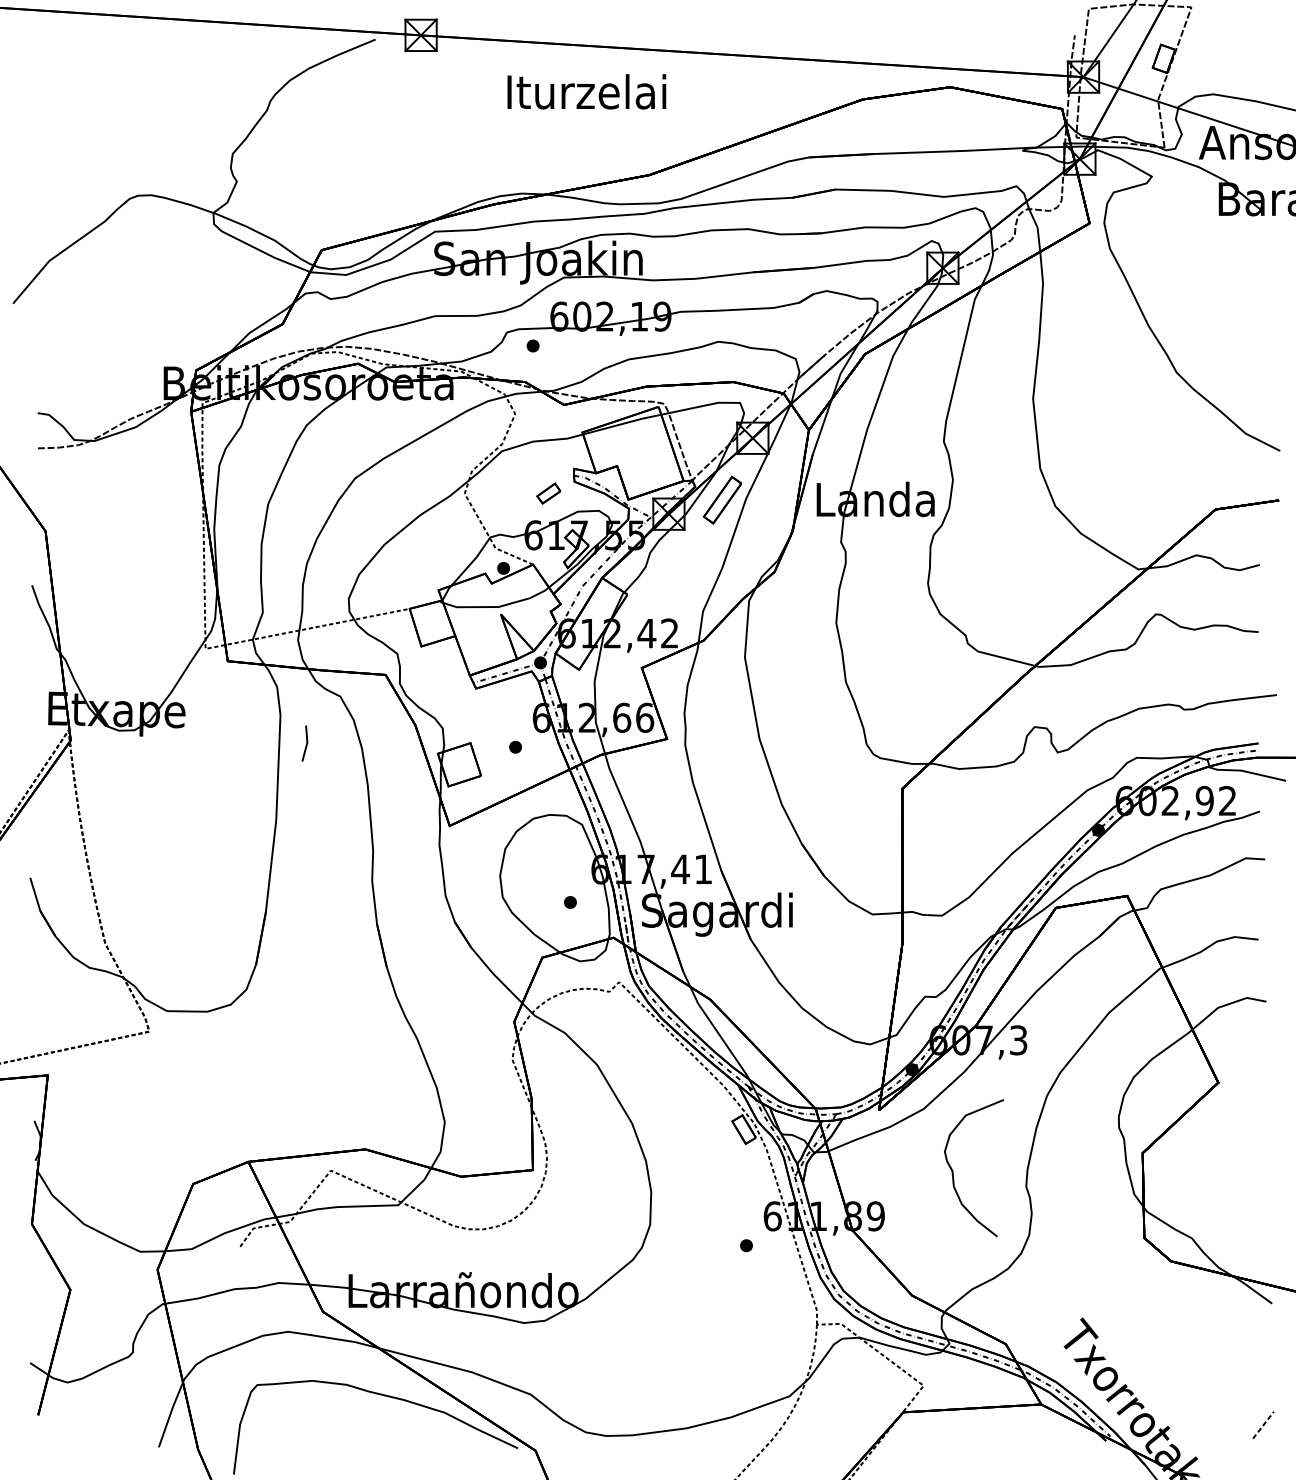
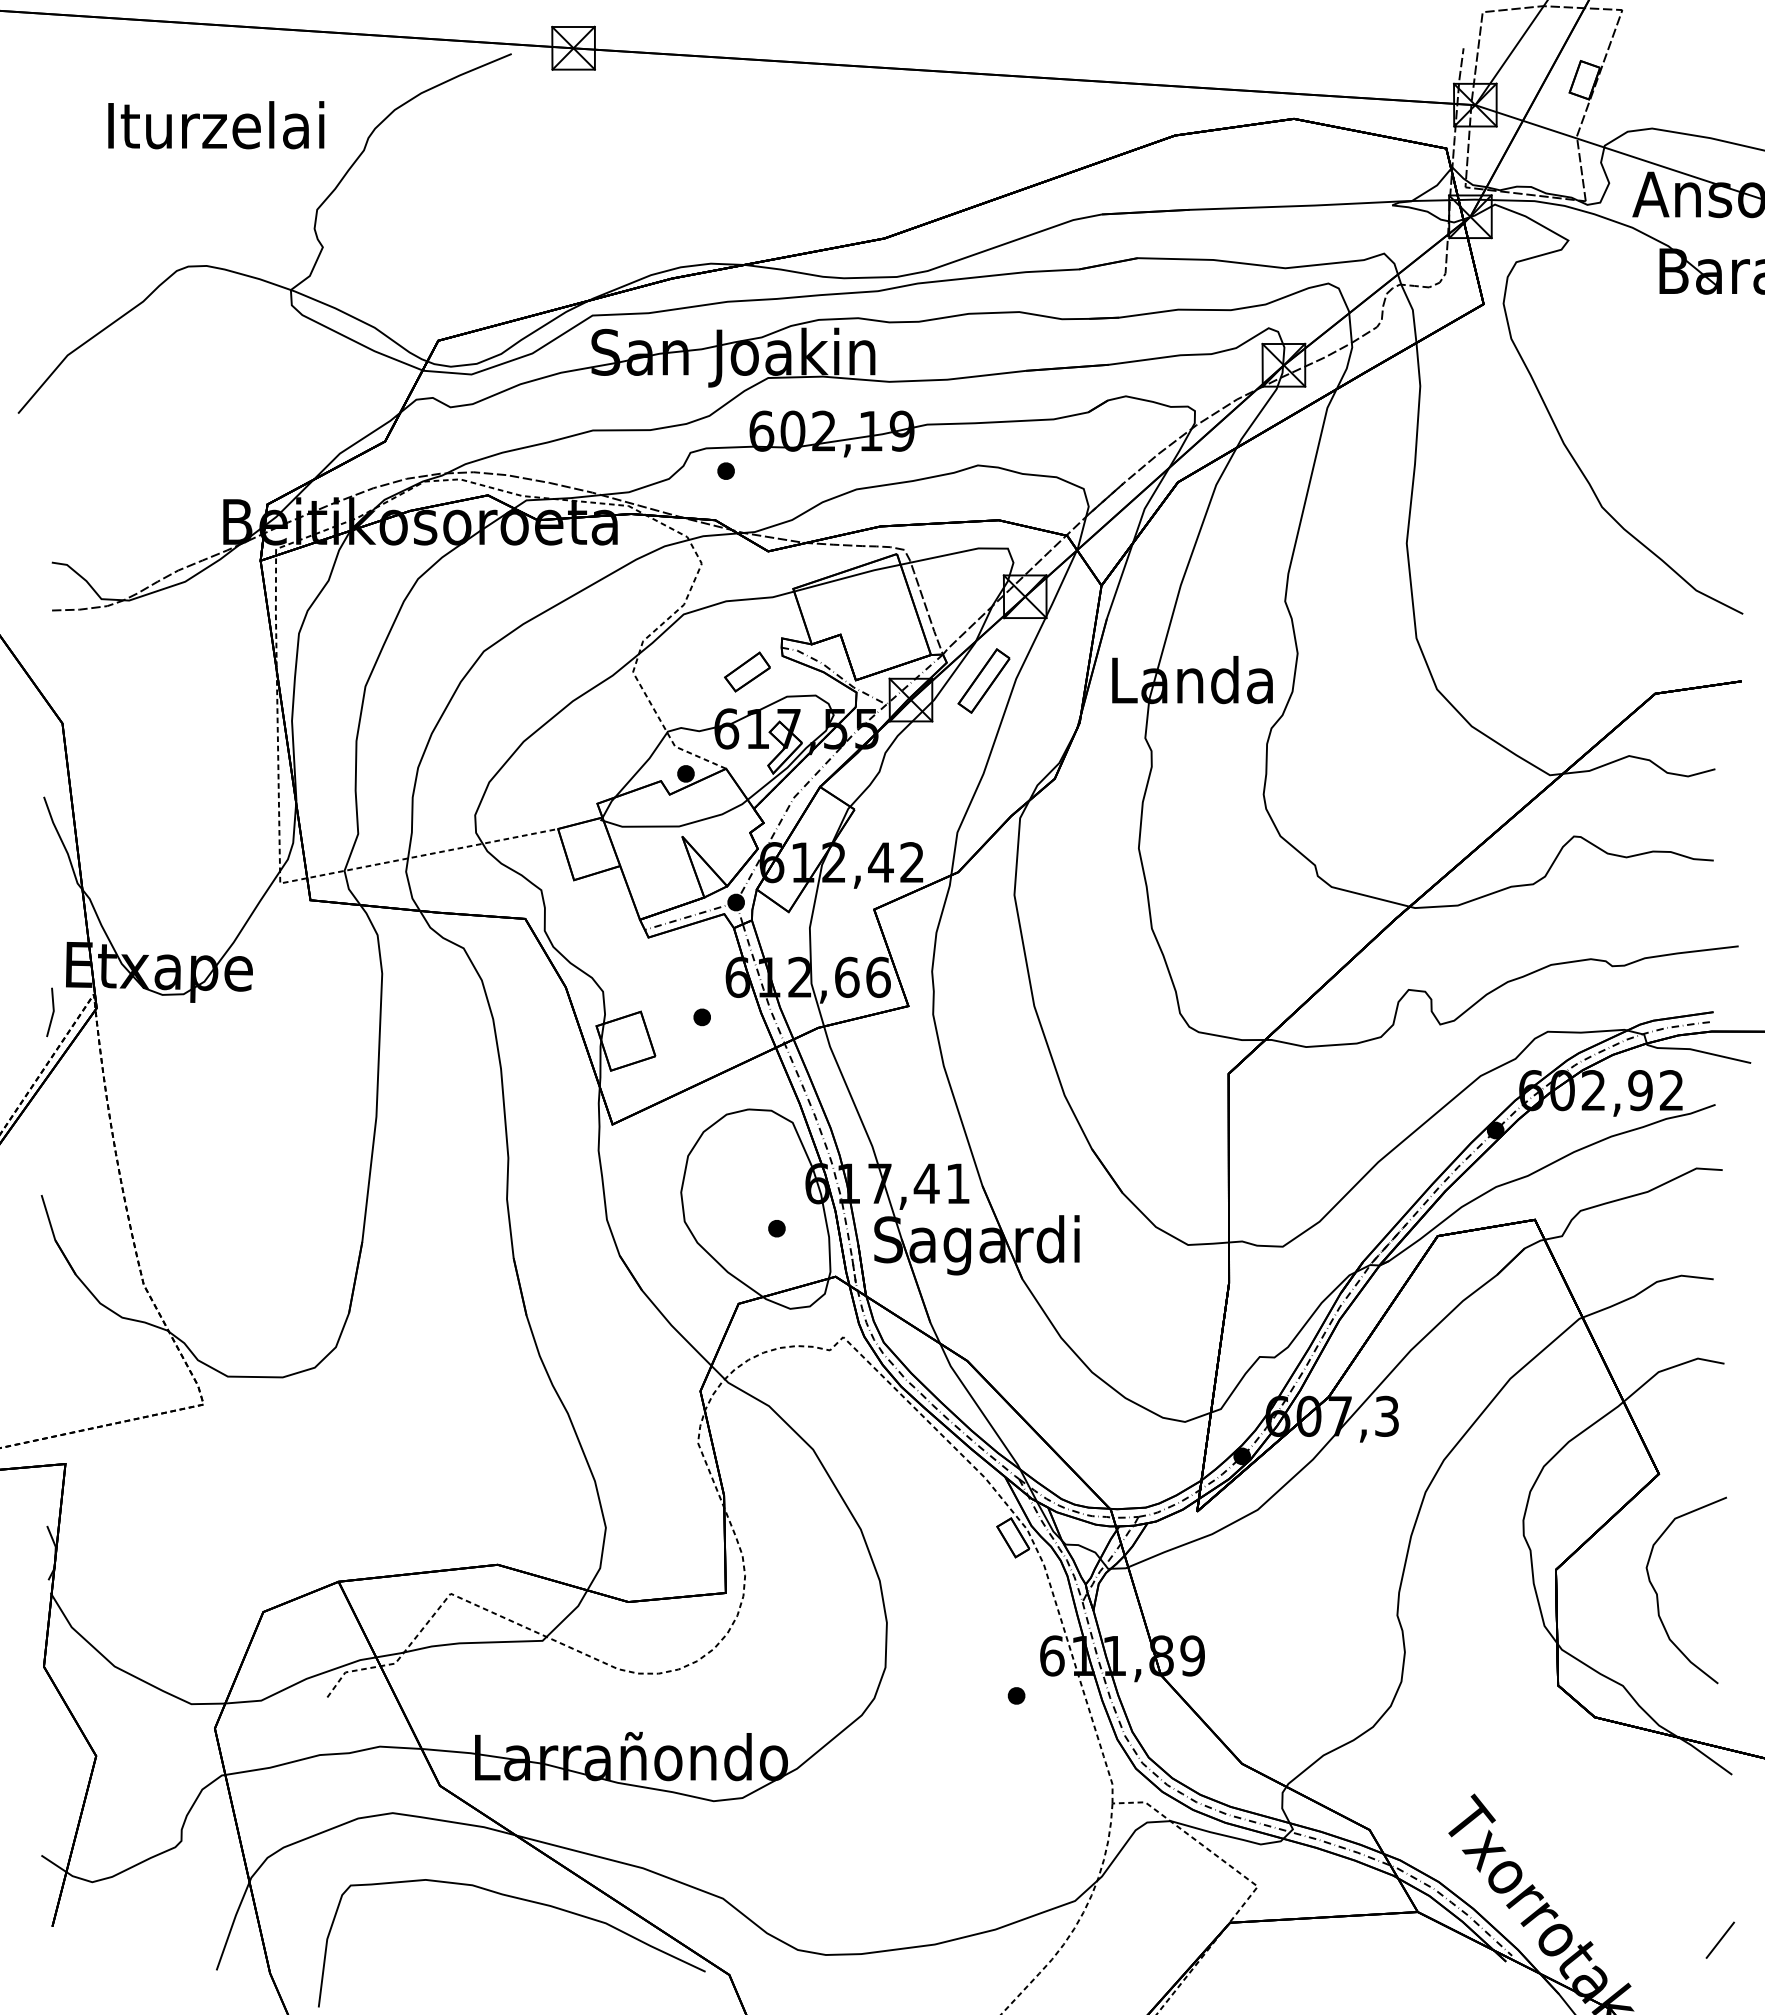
text: (587, 92) -> (216, 125), moved
part: (548, 493) -> (747, 671), size x1.43
line: (306, 743) -> (52, 1012), moved
curve: (953, 1172) -> (1658, 1596), moved
line: (1263, 1424) -> (1720, 1939), dashed -> solid

